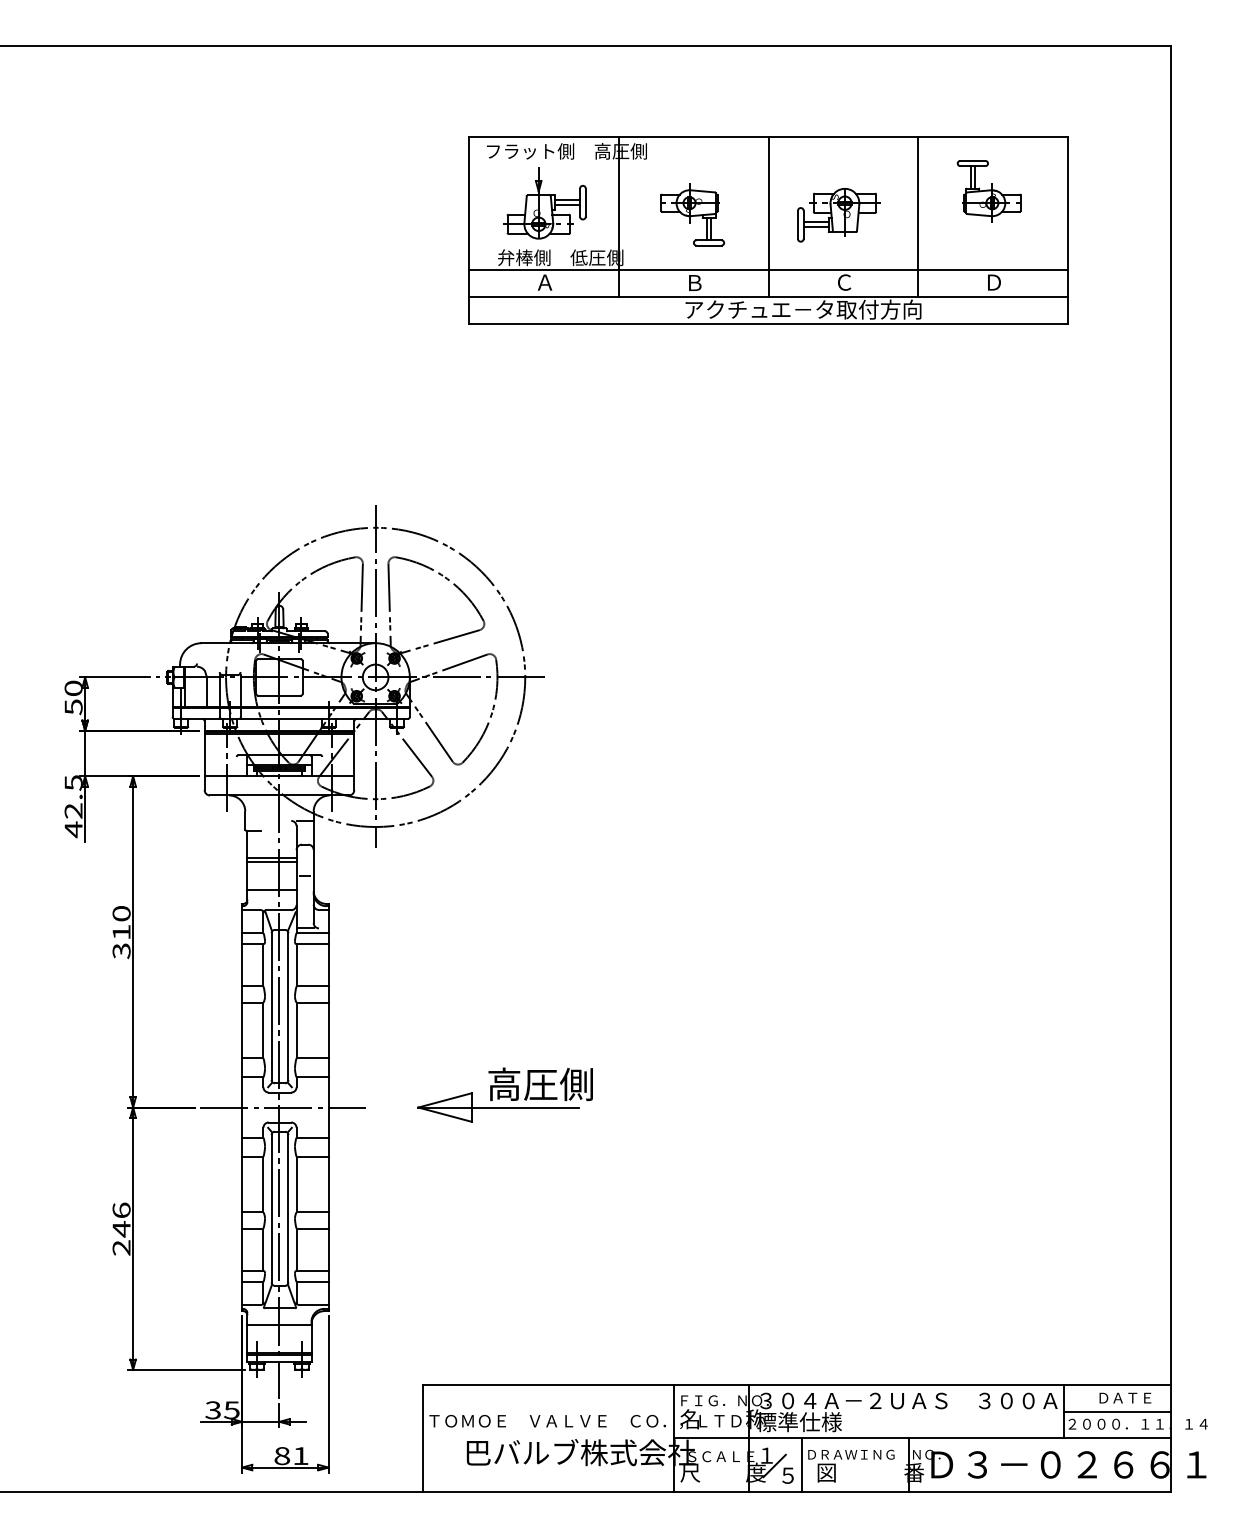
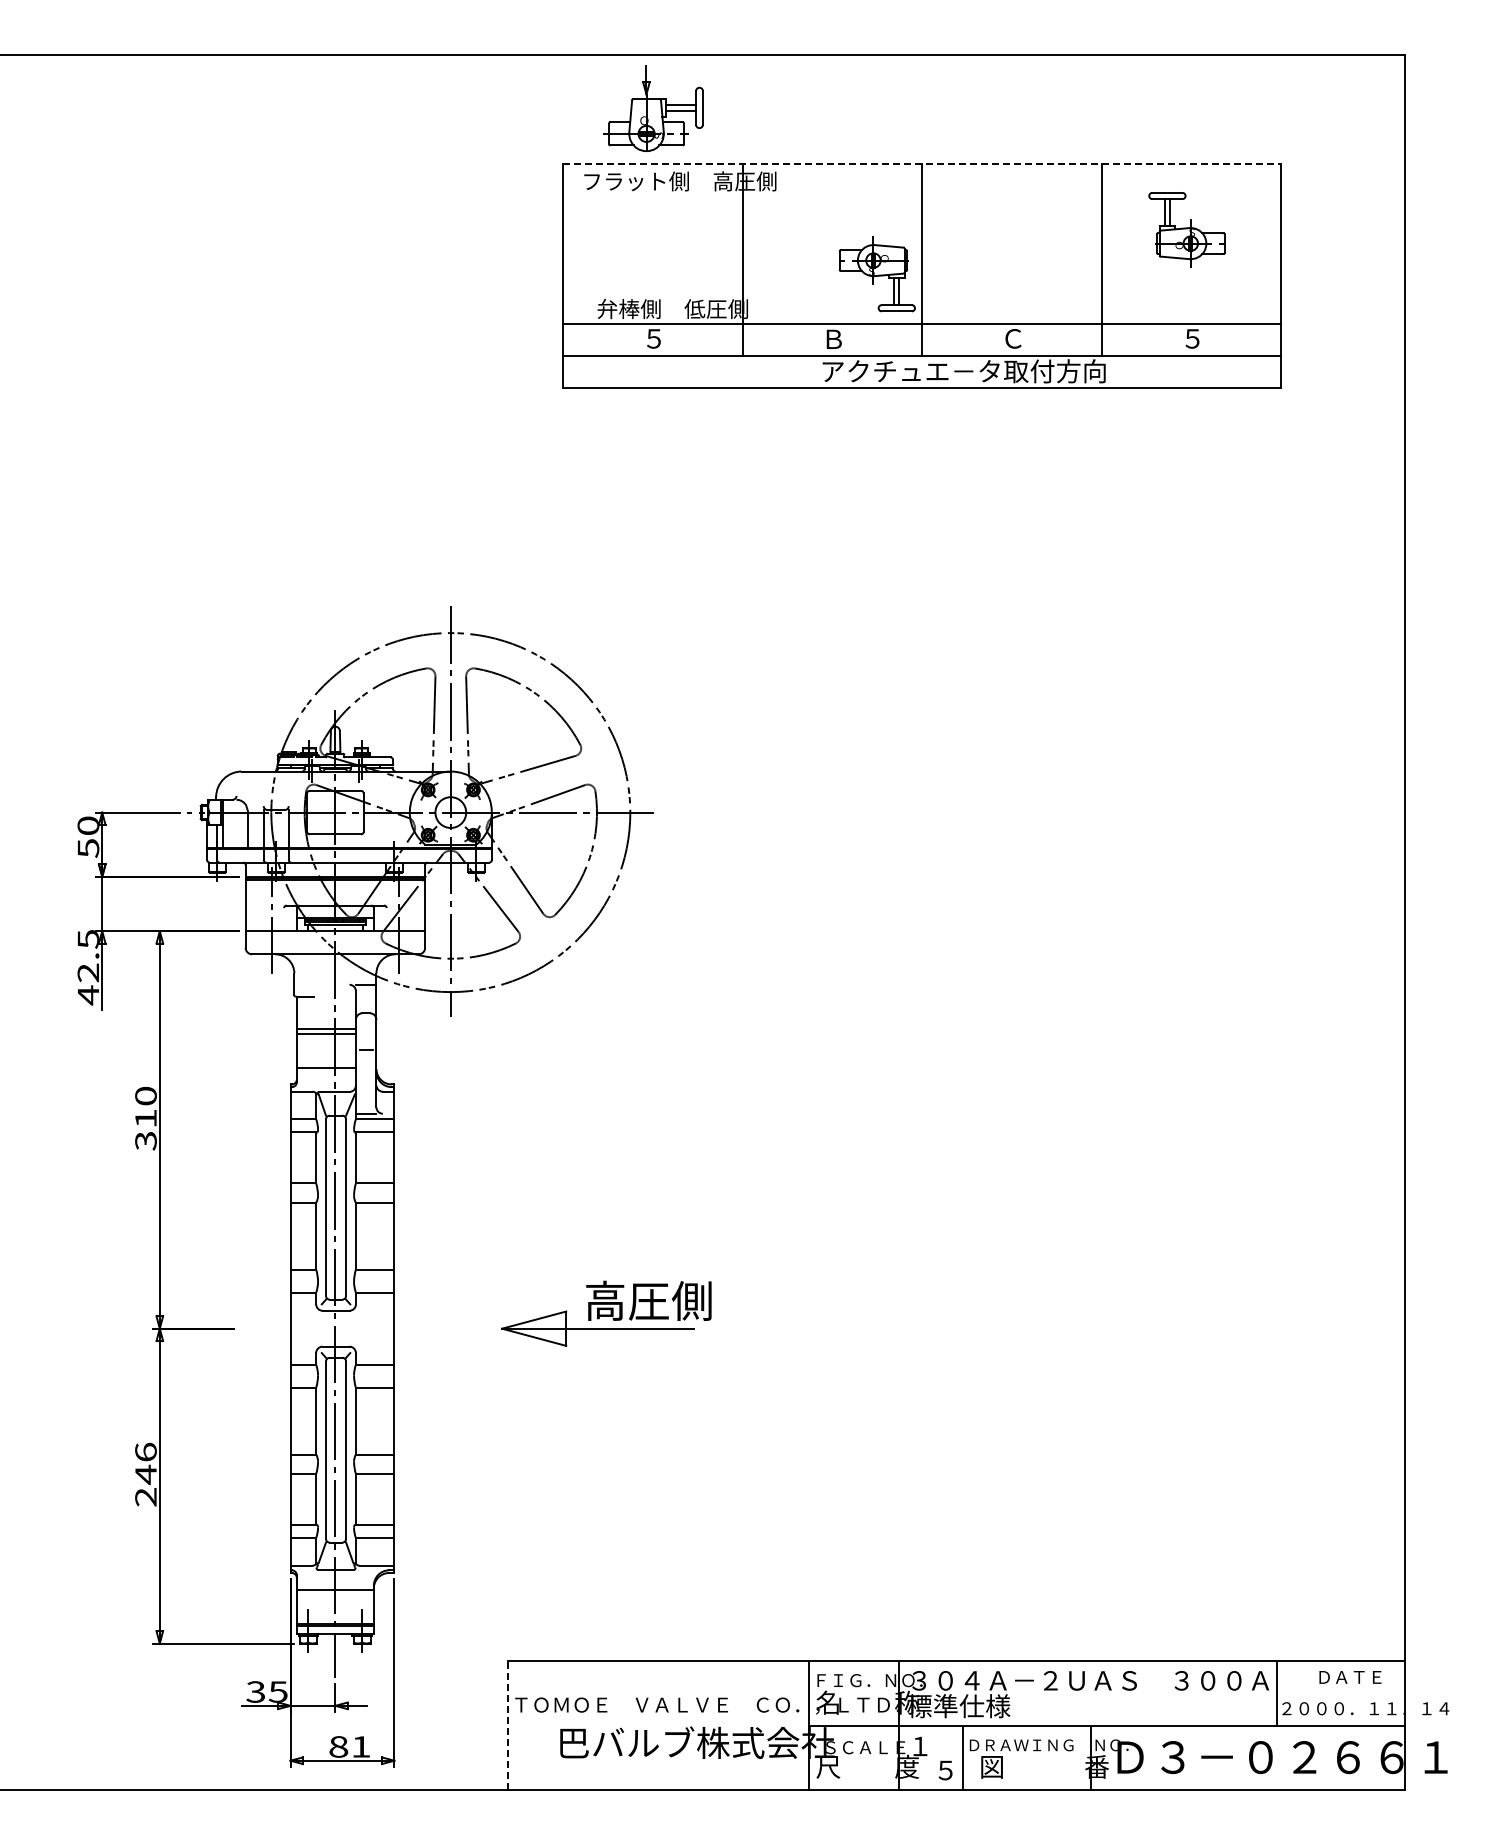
line: (768, 136) -> (922, 163), solid -> dashed
part: (544, 203) -> (653, 108), moved
part: (692, 214) -> (876, 274), moved
part: (838, 214) -> (1006, 257), removed
text: (544, 282) -> (653, 338), Ａ -> ５
text: (994, 282) -> (1193, 338), Ｄ -> ５
line: (282, 1107) -> (339, 1328), removed
line: (1117, 1411) -> (1341, 1693), removed
line: (422, 1438) -> (507, 1725), solid -> dashed
line: (774, 1465) -> (929, 1758), removed

